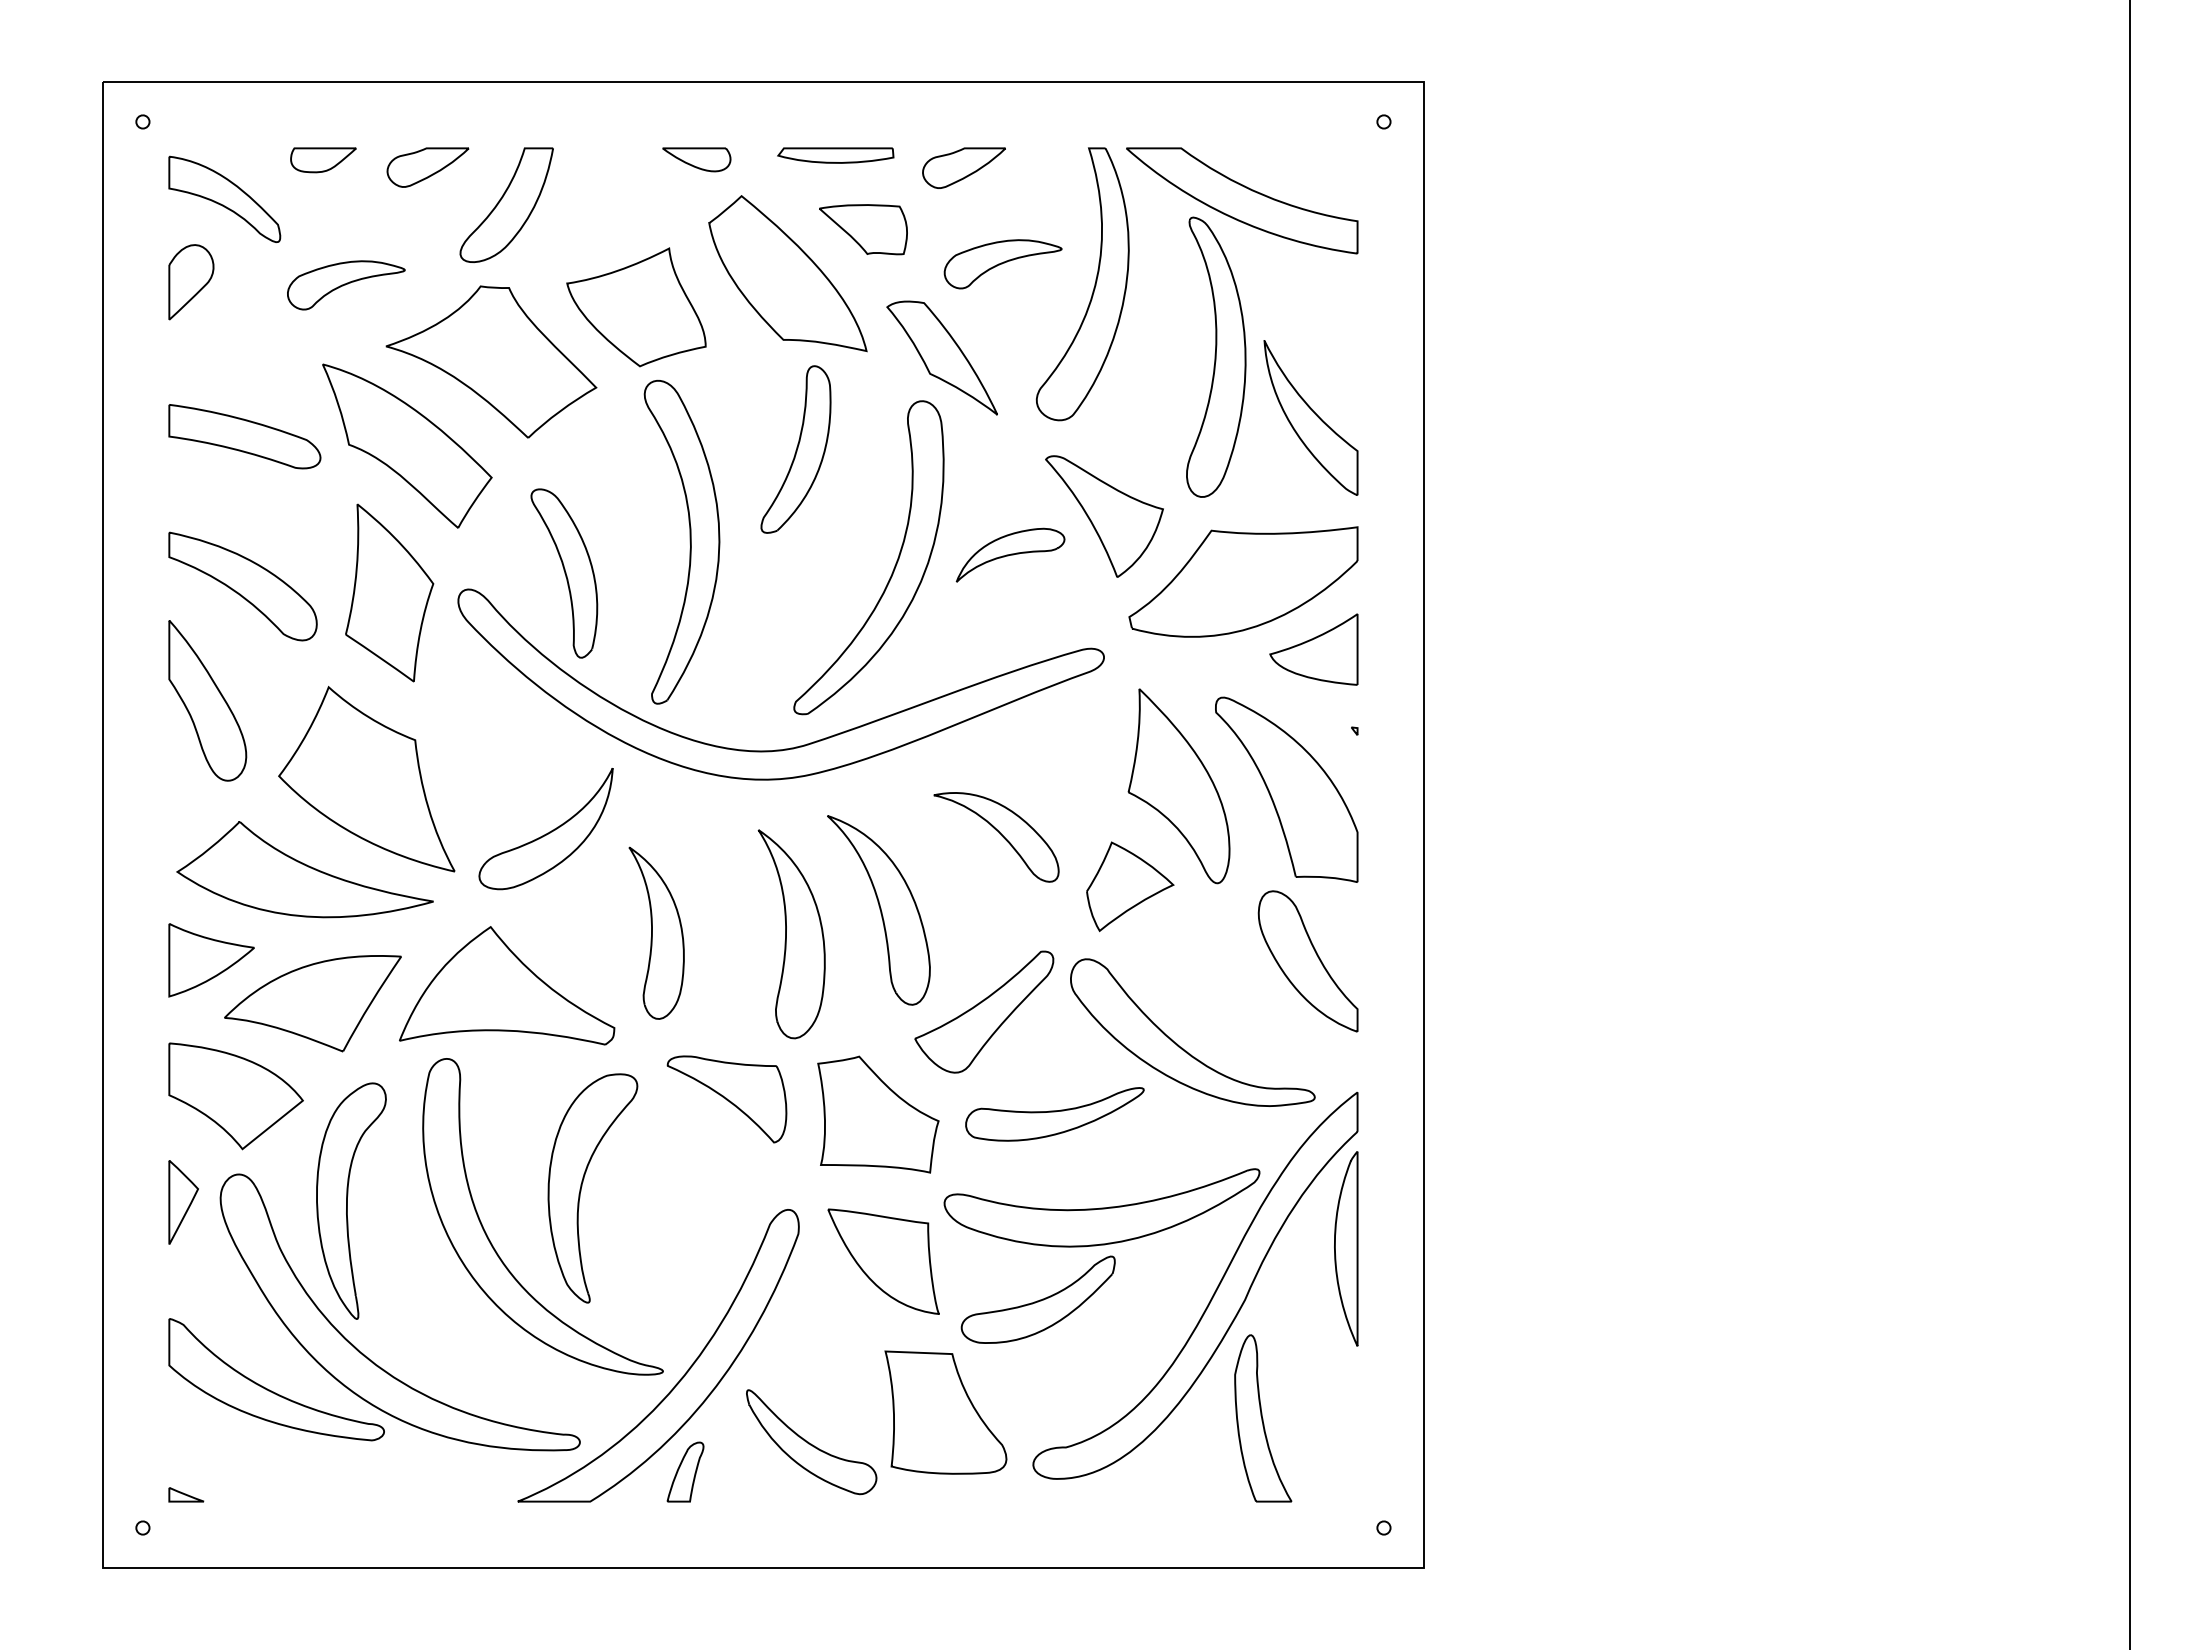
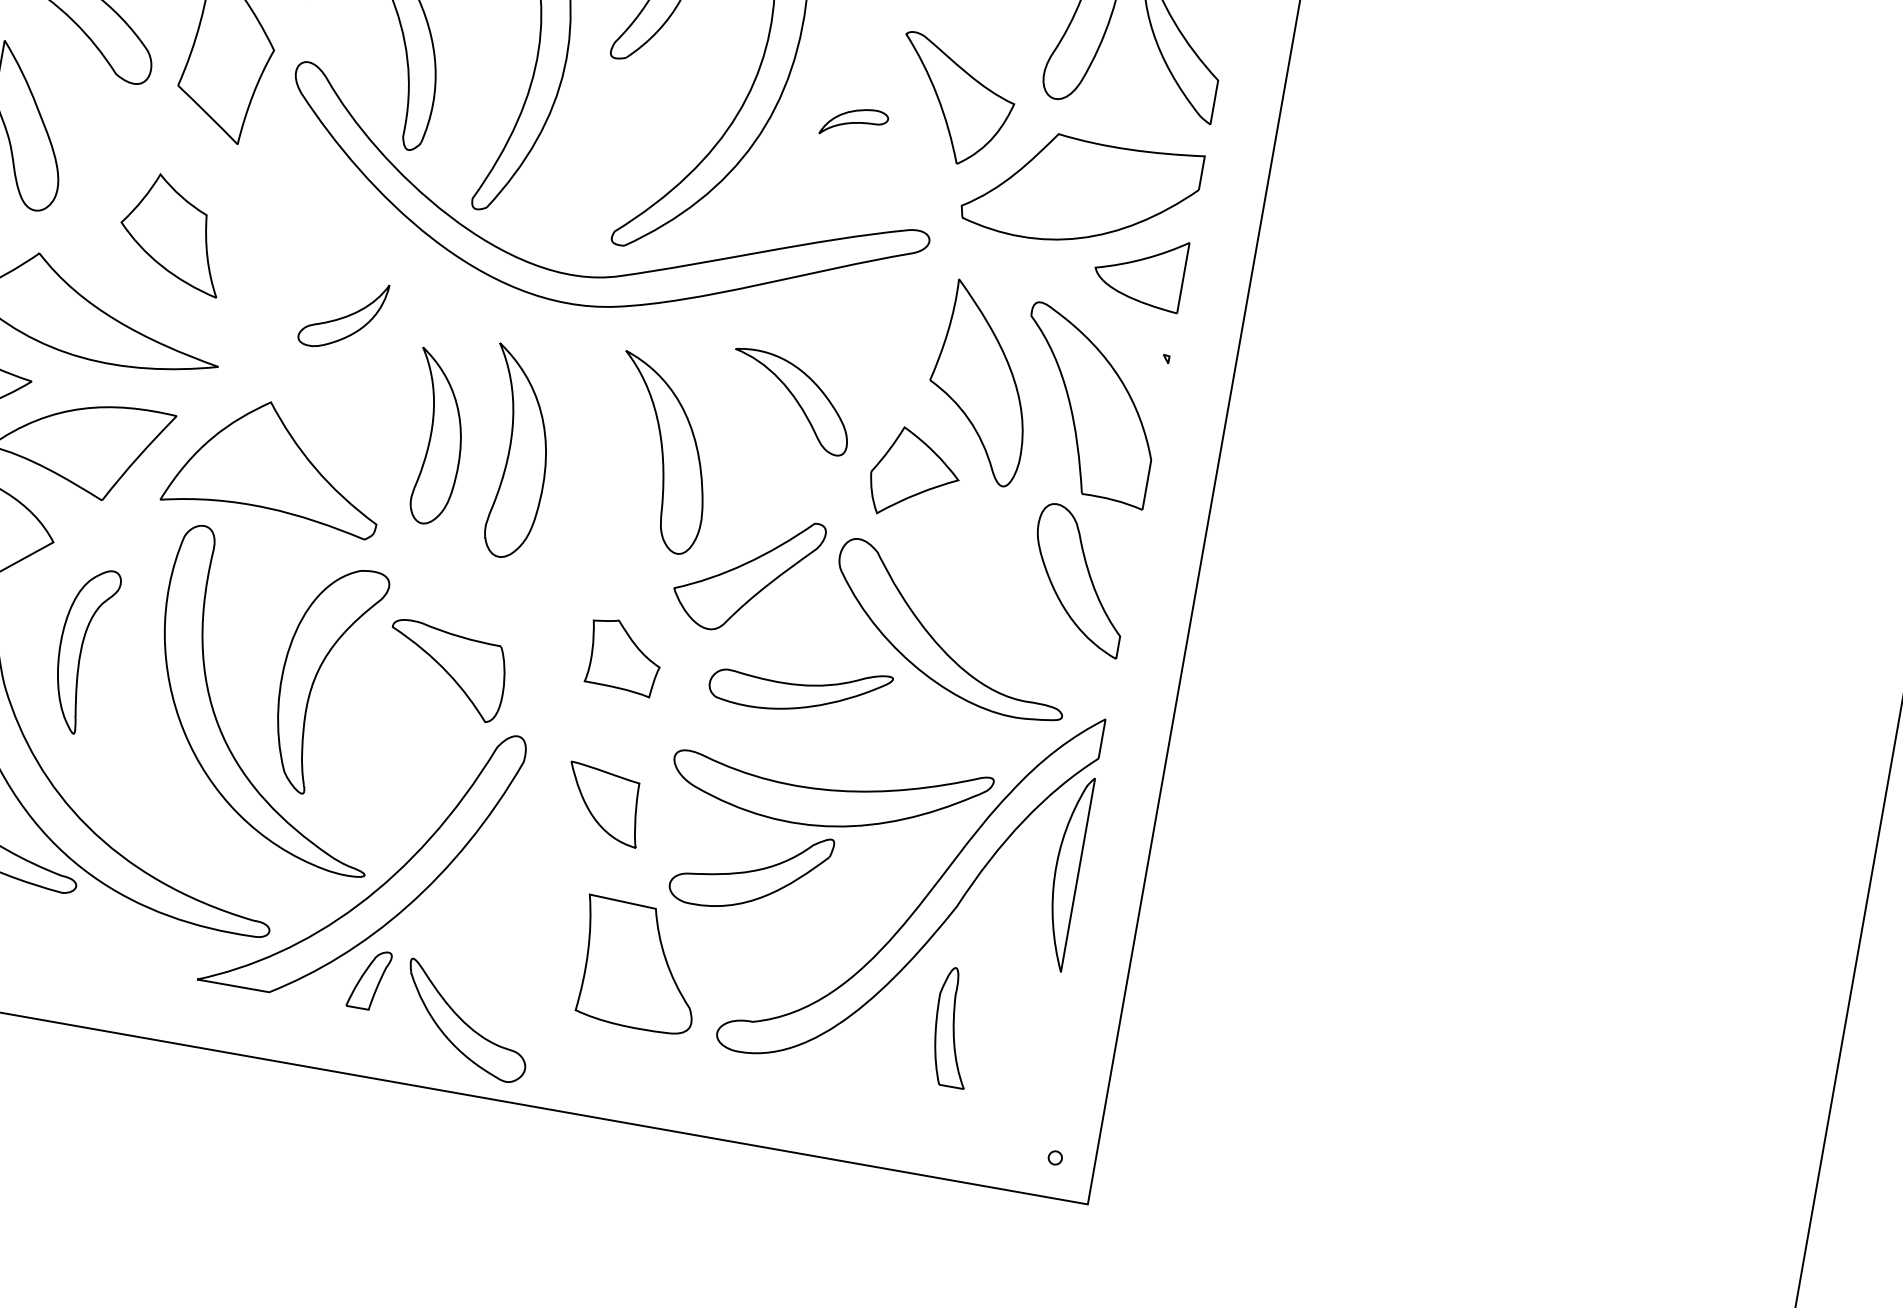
part: (1010, 554) -> (854, 122), size x0.6
part: (366, 779) -> (173, 233), size x0.6
part: (545, 829) -> (342, 314), size x0.6
part: (791, 934) -> (514, 452), moved
part: (726, 1099) -> (445, 670), moved
part: (878, 1114) -> (624, 657), size x0.6
part: (351, 1200) -> (84, 650), size x0.7
part: (883, 1261) -> (603, 804), size x0.7
part: (1263, 1418) -> (954, 1027), size x0.7
part: (811, 1442) -> (466, 1021), moved

